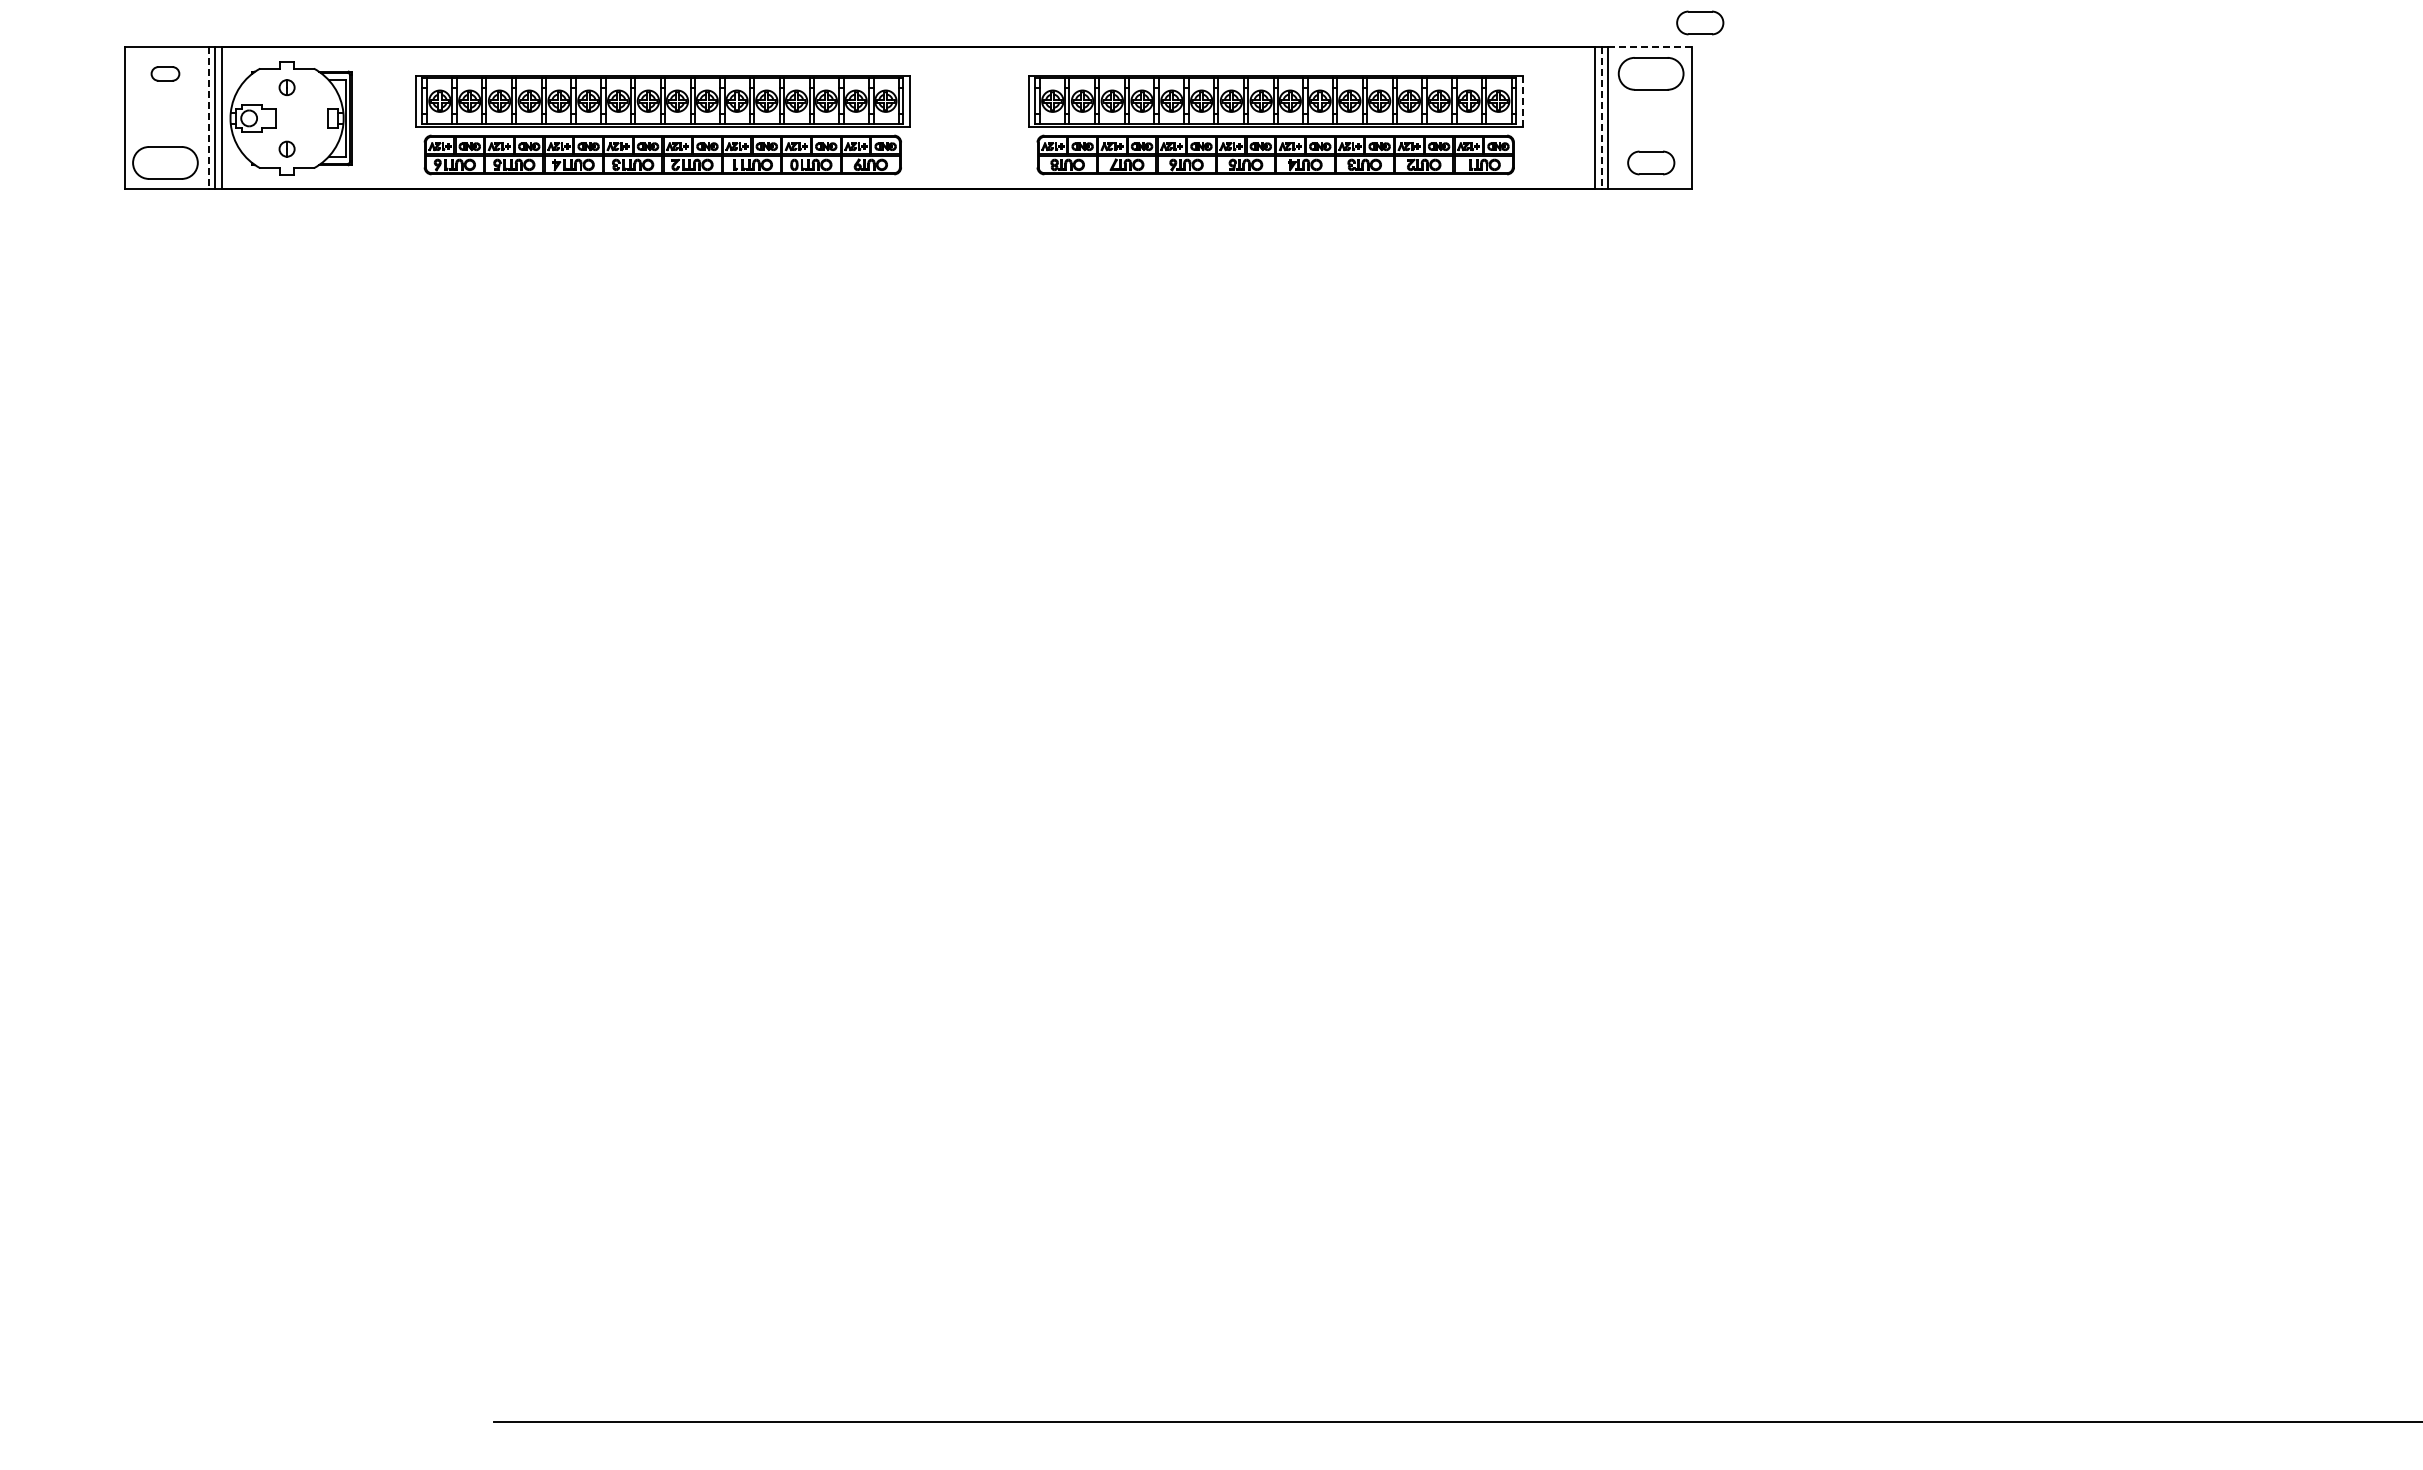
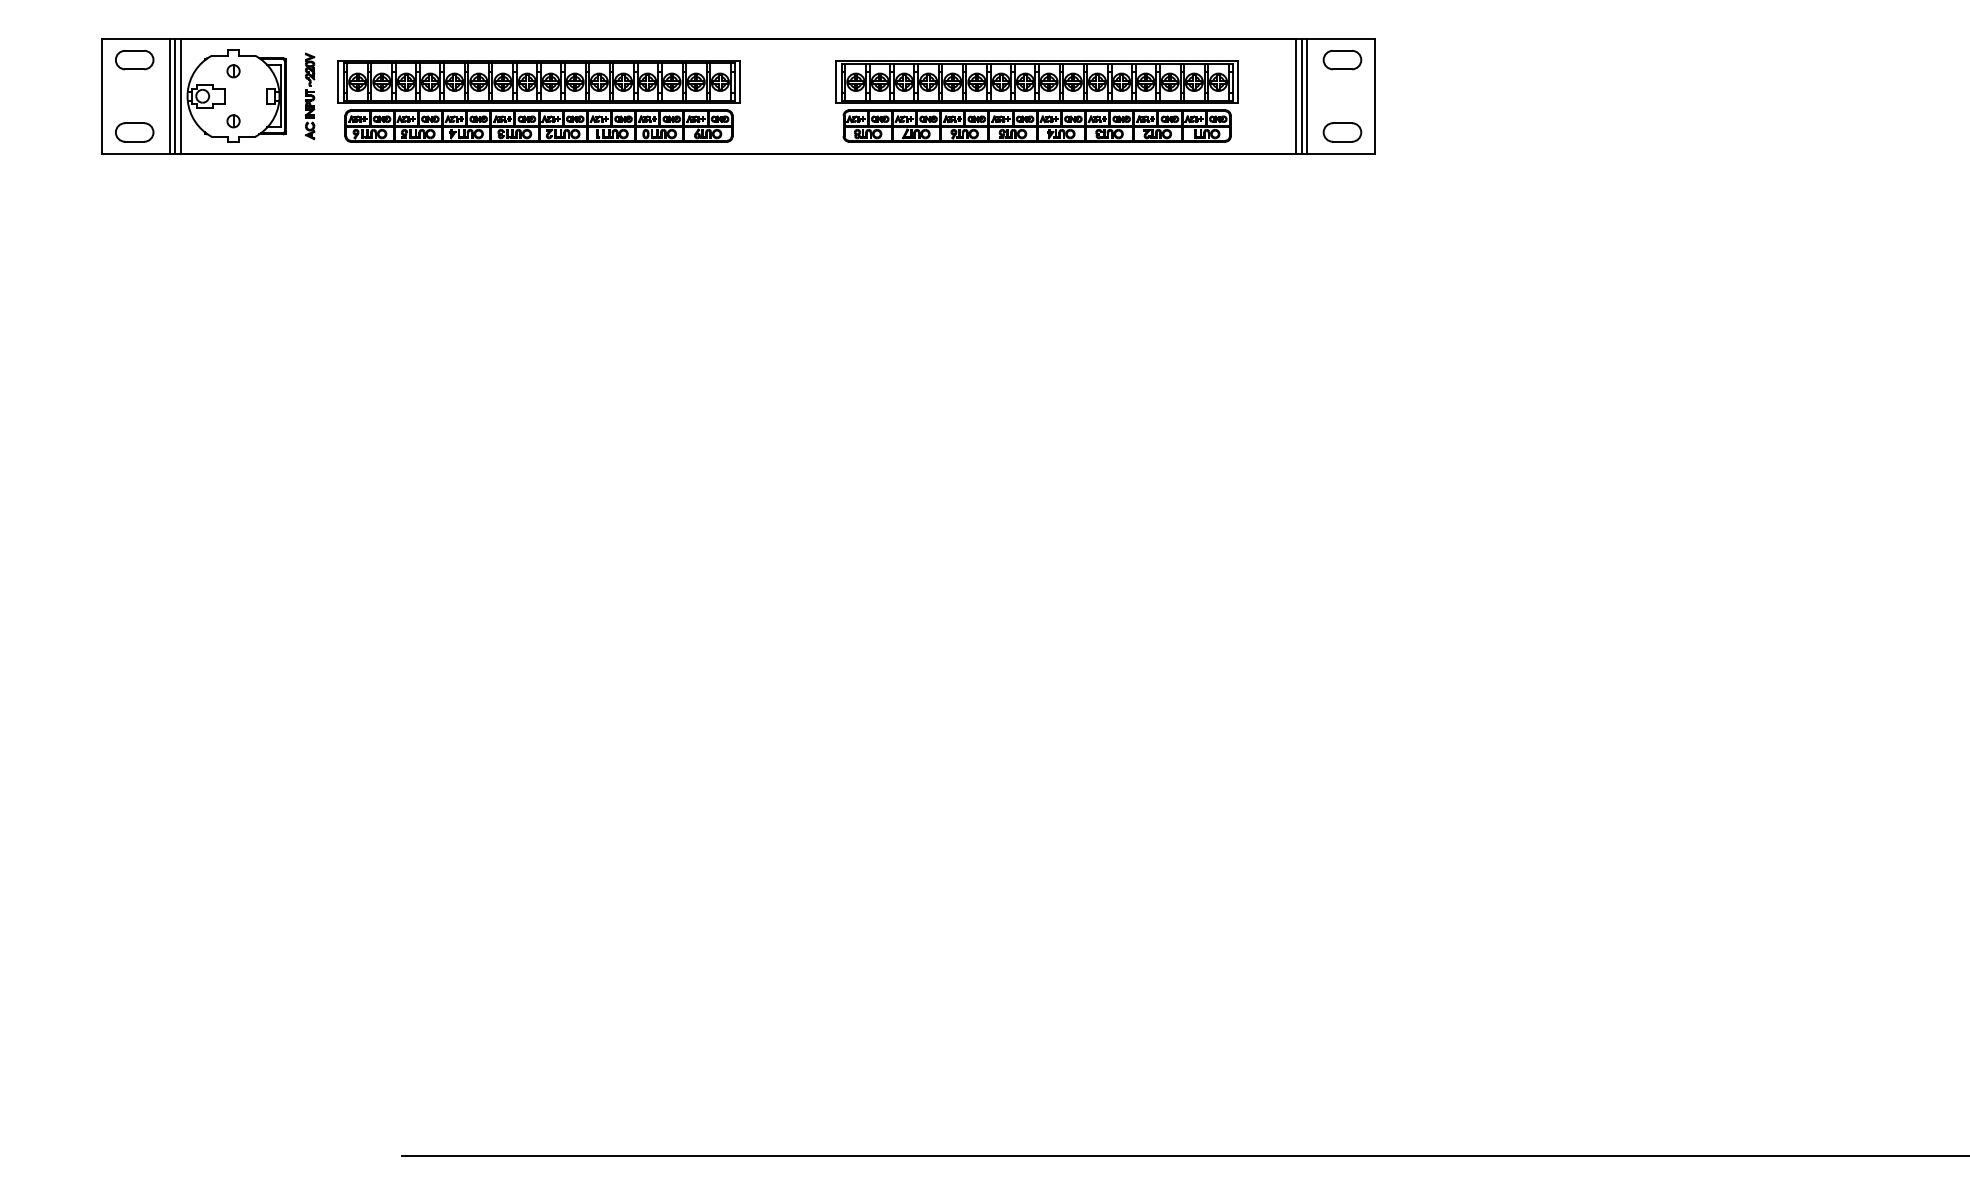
part: (1700, 22) -> (1382, 18), removed
line: (1649, 47) -> (1341, 38), dashed -> solid
part: (165, 73) -> (134, 59), size x1.67
part: (1651, 73) -> (1342, 59), size x0.71
line: (1522, 101) -> (1237, 82), dashed -> solid
line: (208, 118) -> (169, 96), dashed -> solid
part: (381, 118) -> (310, 96), added
line: (1601, 118) -> (1302, 96), dashed -> solid
part: (165, 162) -> (134, 132), size x0.71

